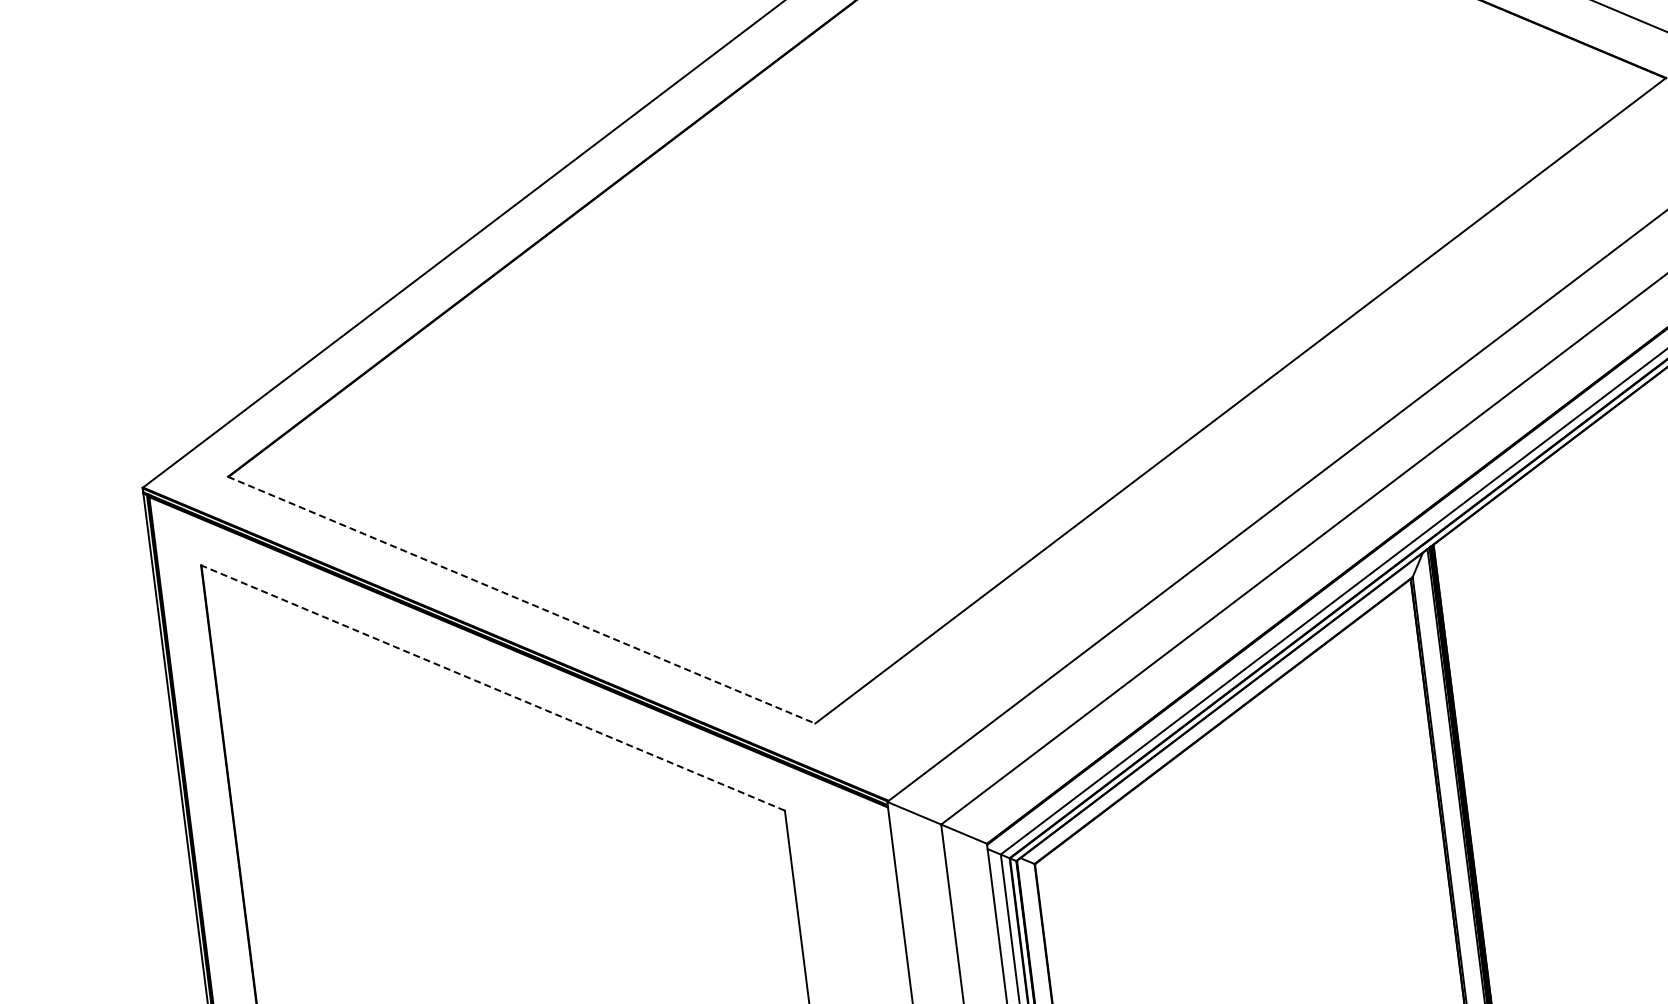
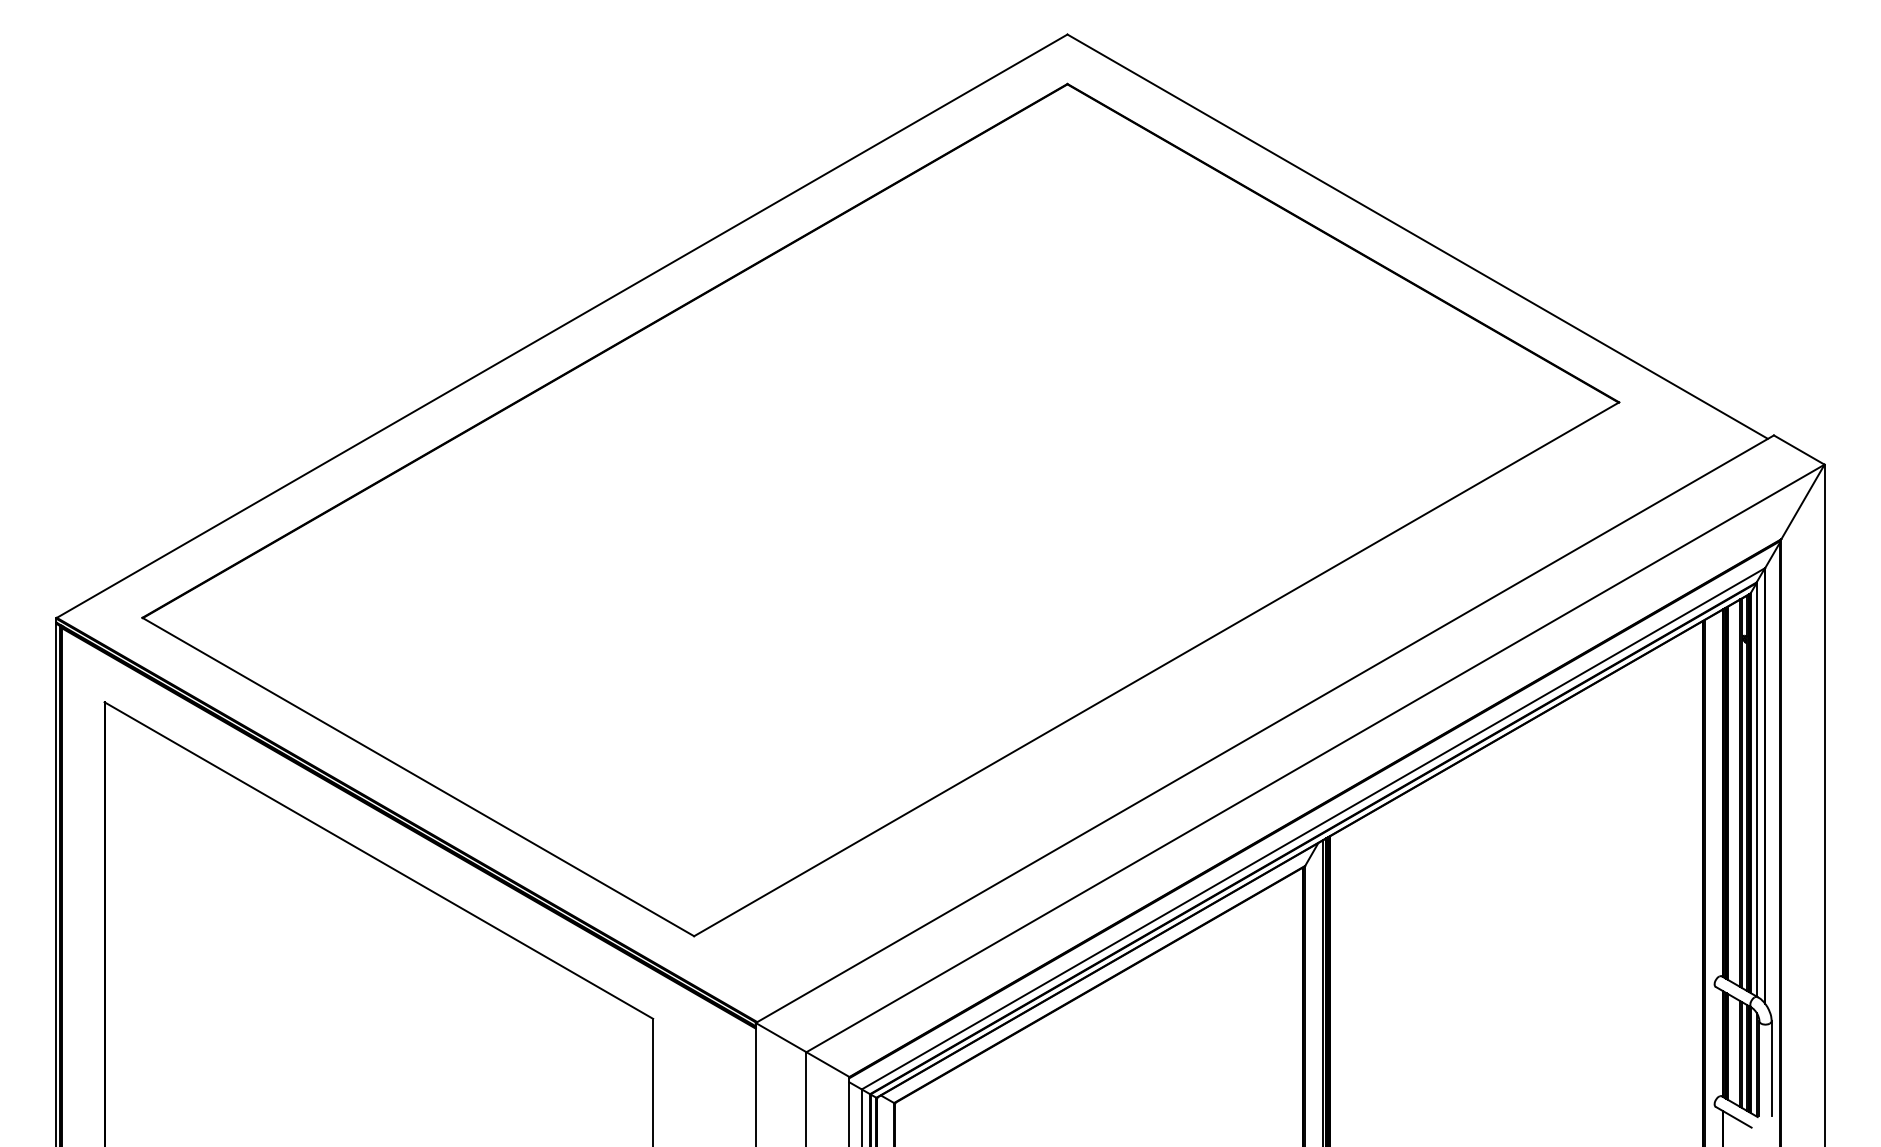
line: (521, 600) -> (418, 777), dashed -> solid
line: (492, 687) -> (378, 860), dashed -> solid

